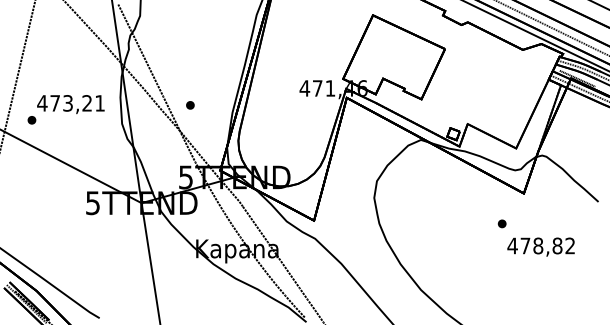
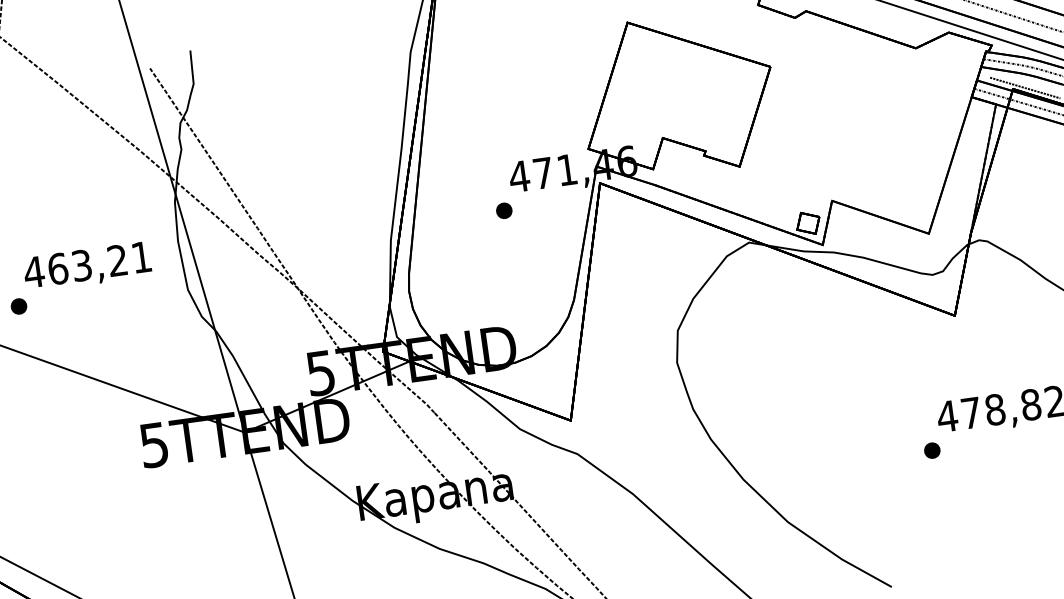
text: (55, 103) -> (58, 269), 473,21 -> 463,21
part: (190, 105) -> (504, 211), moved
part: (501, 223) -> (930, 450), moved

